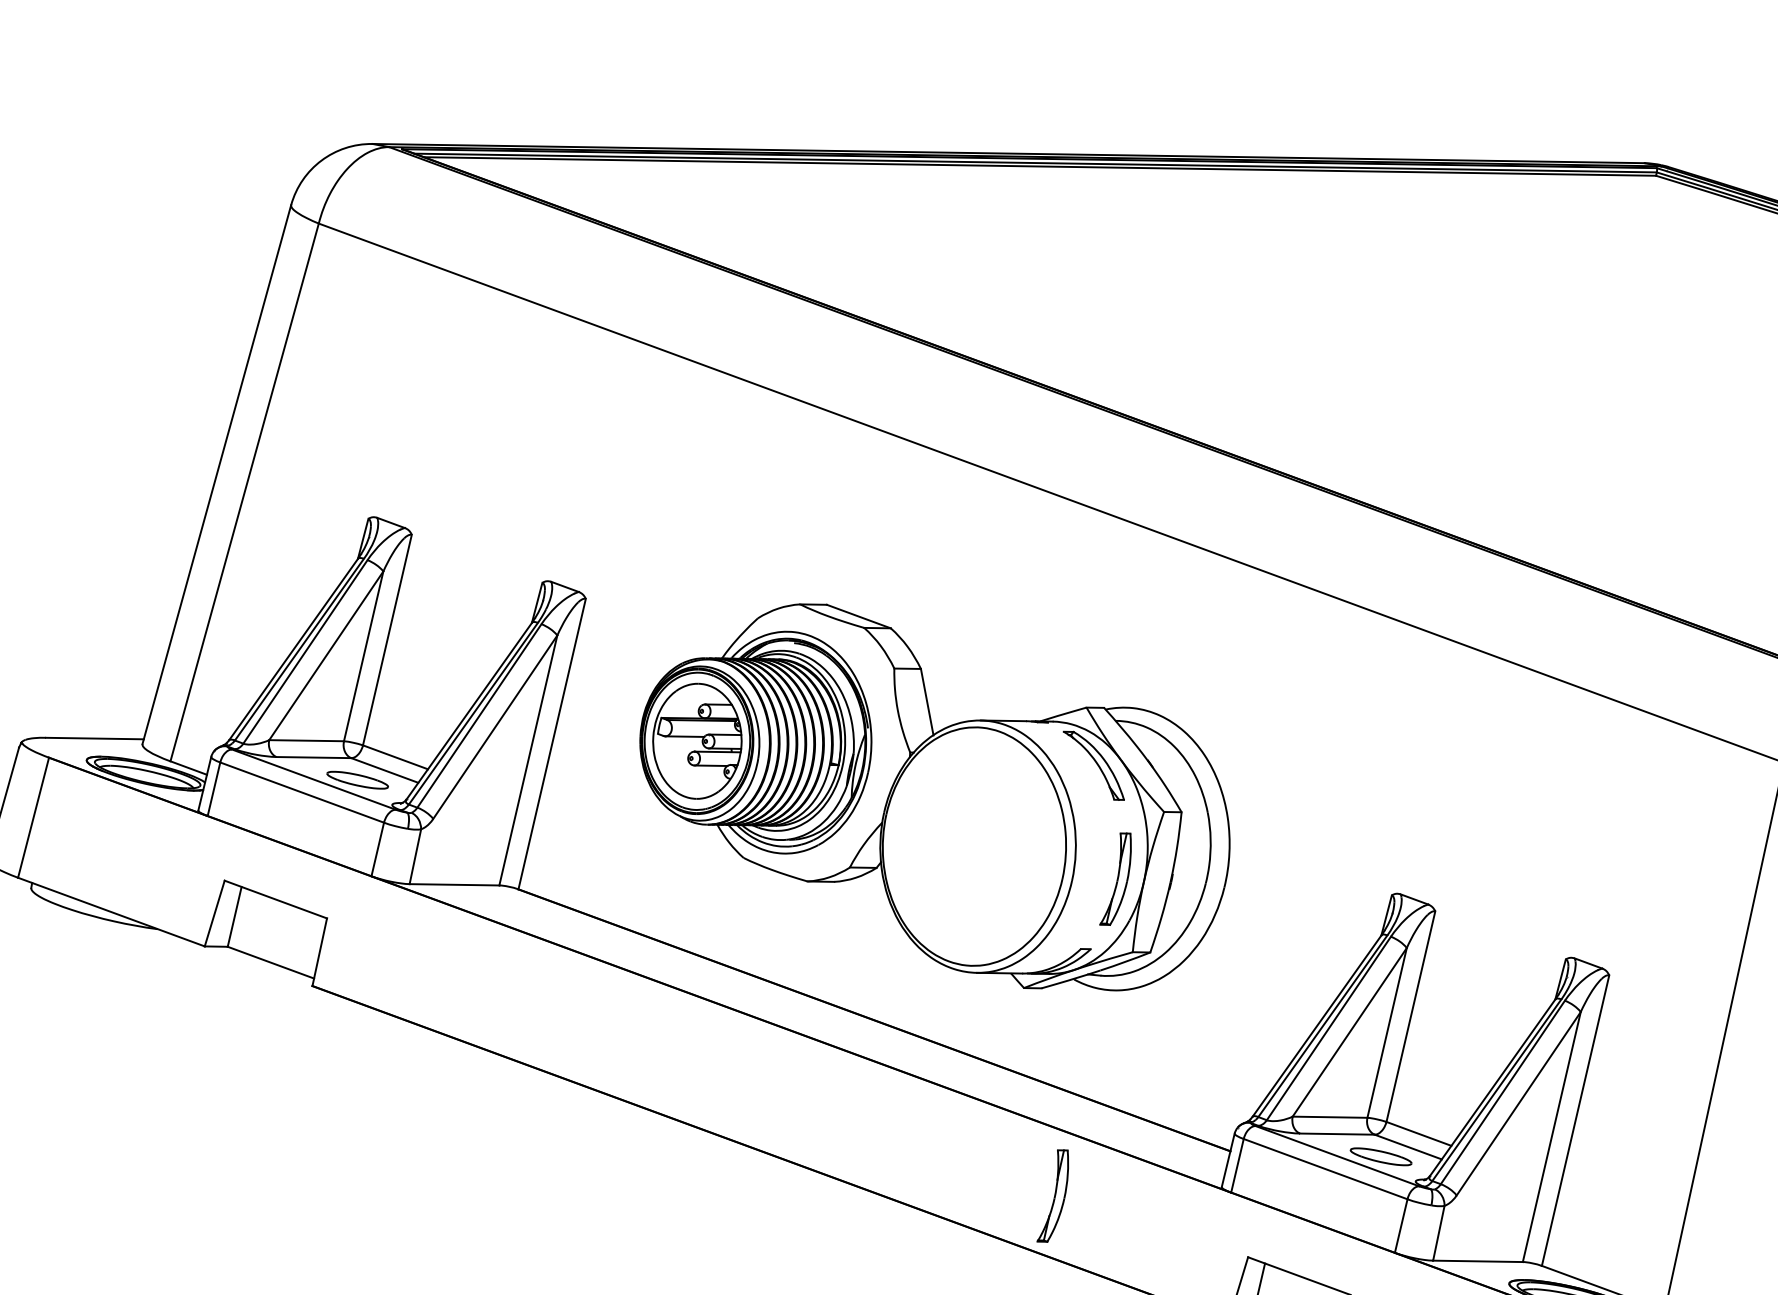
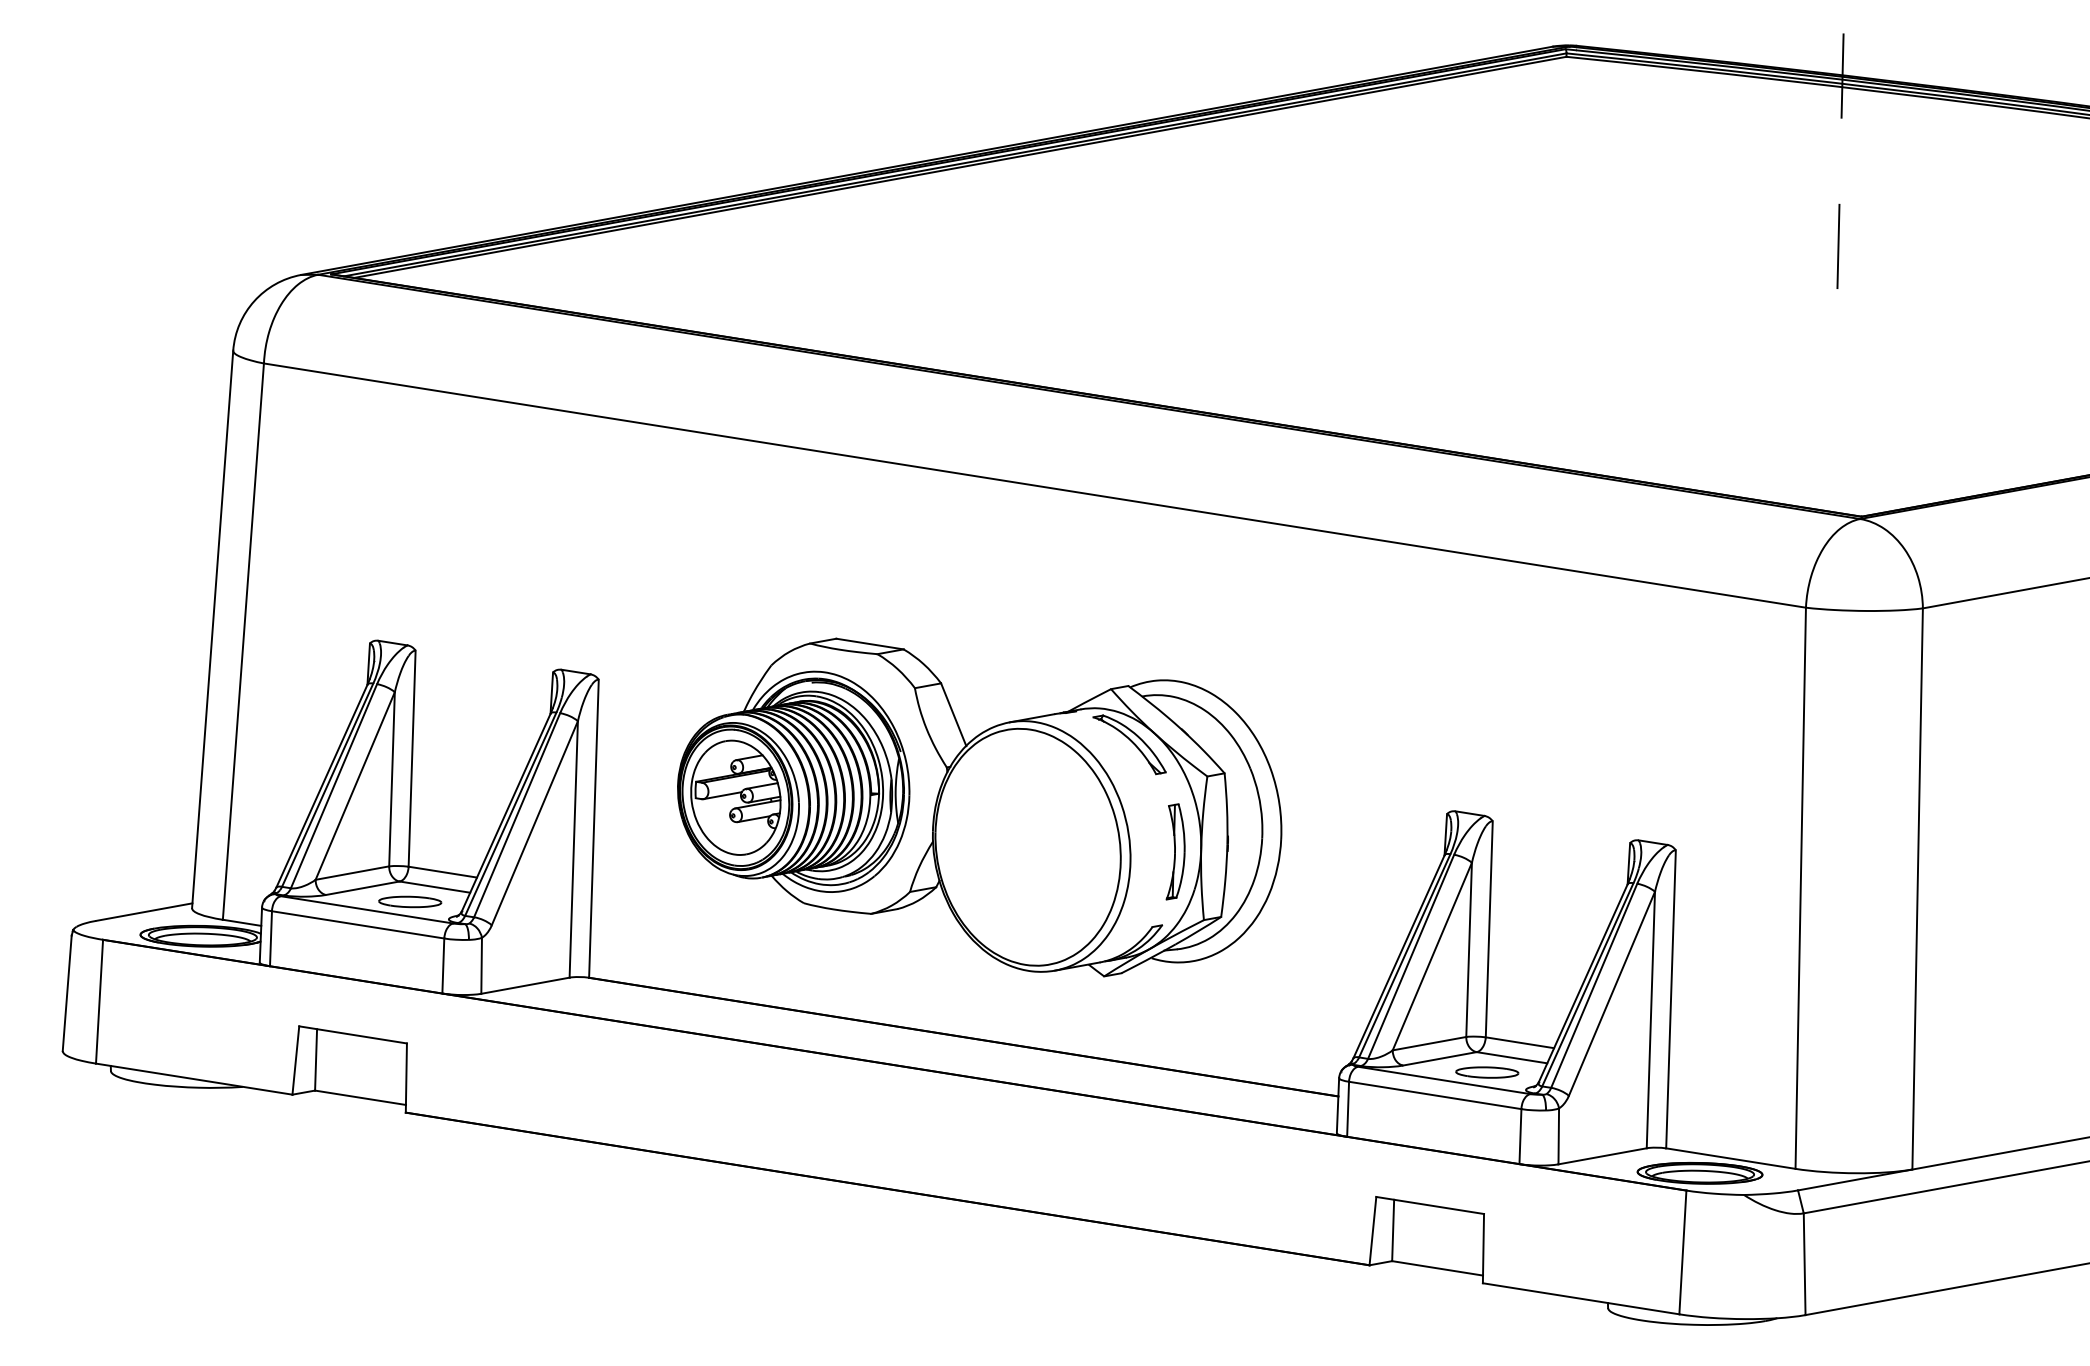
part: (1055, 1196) -> (1175, 1174), removed

